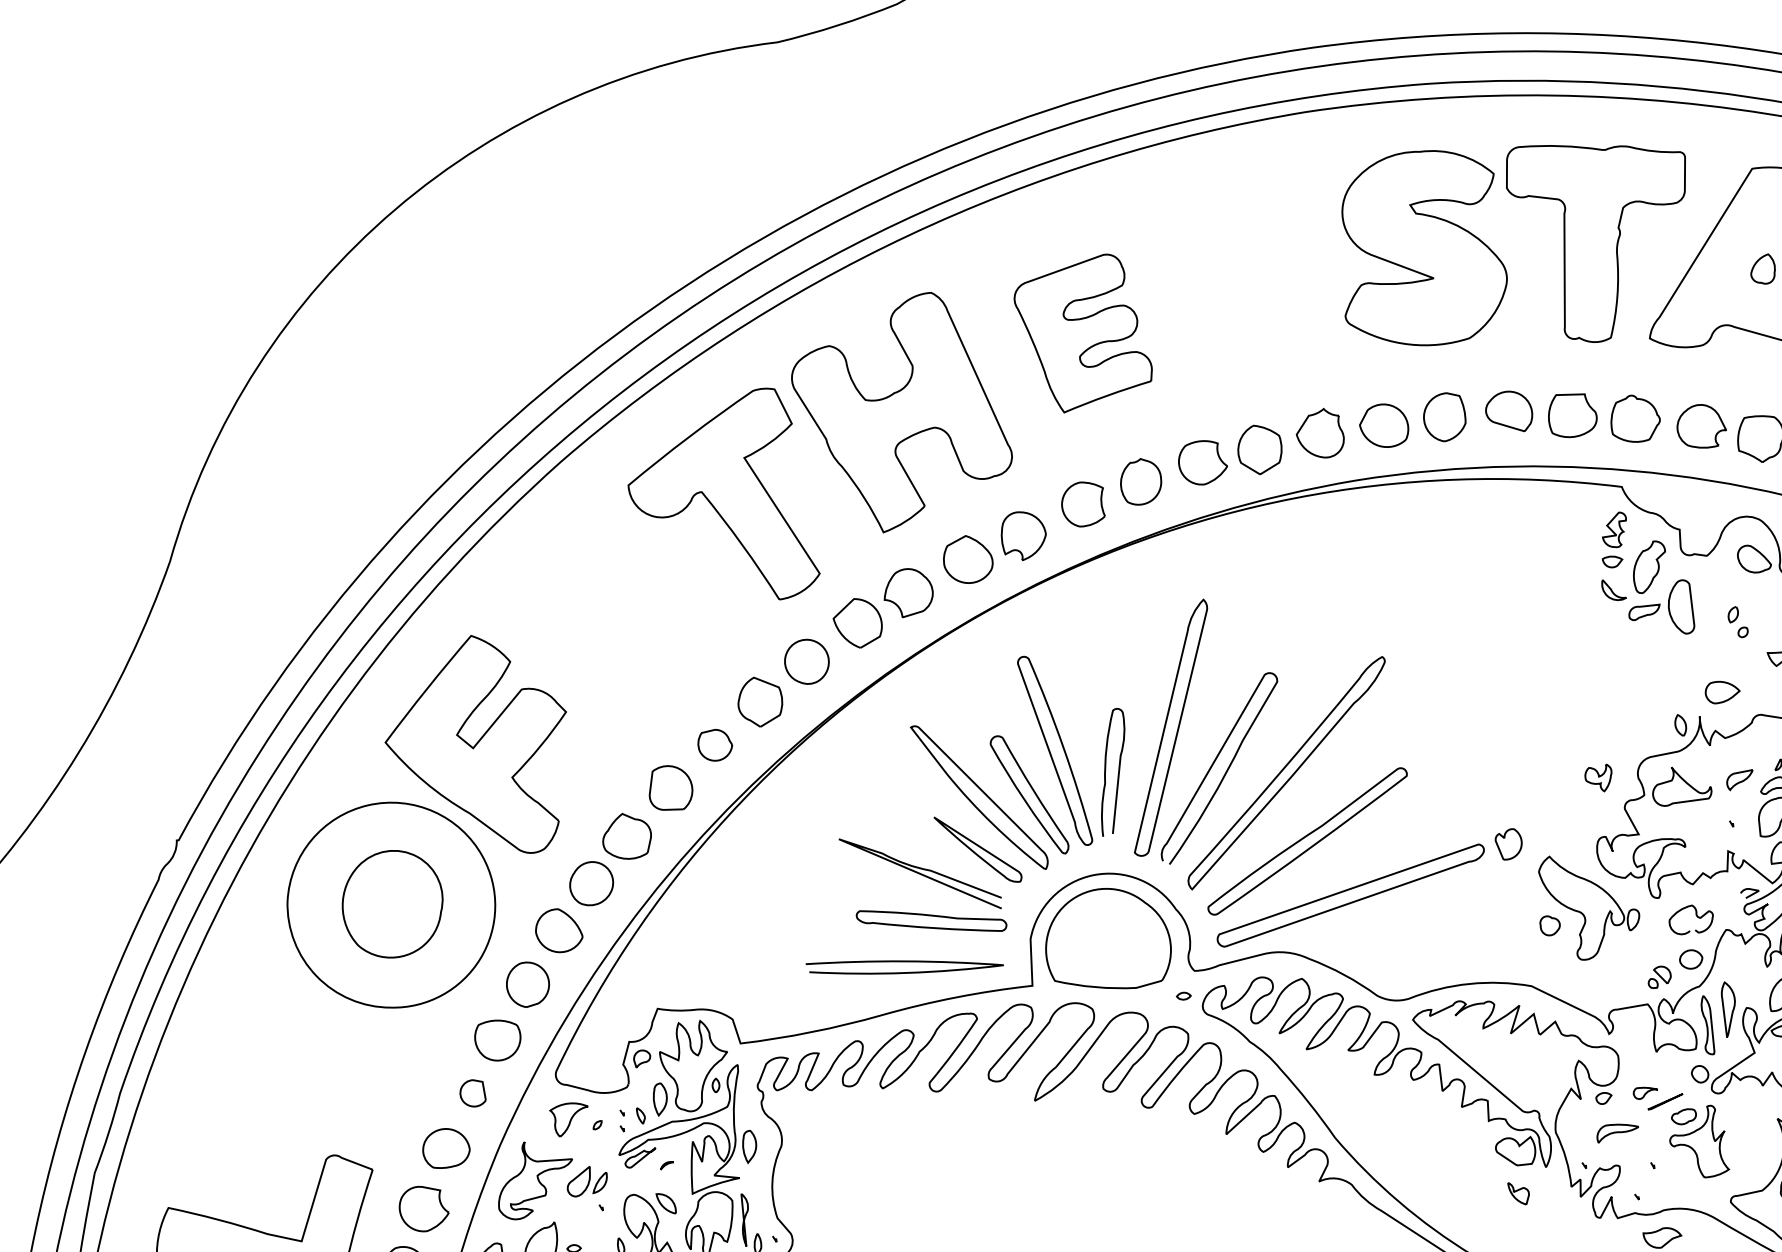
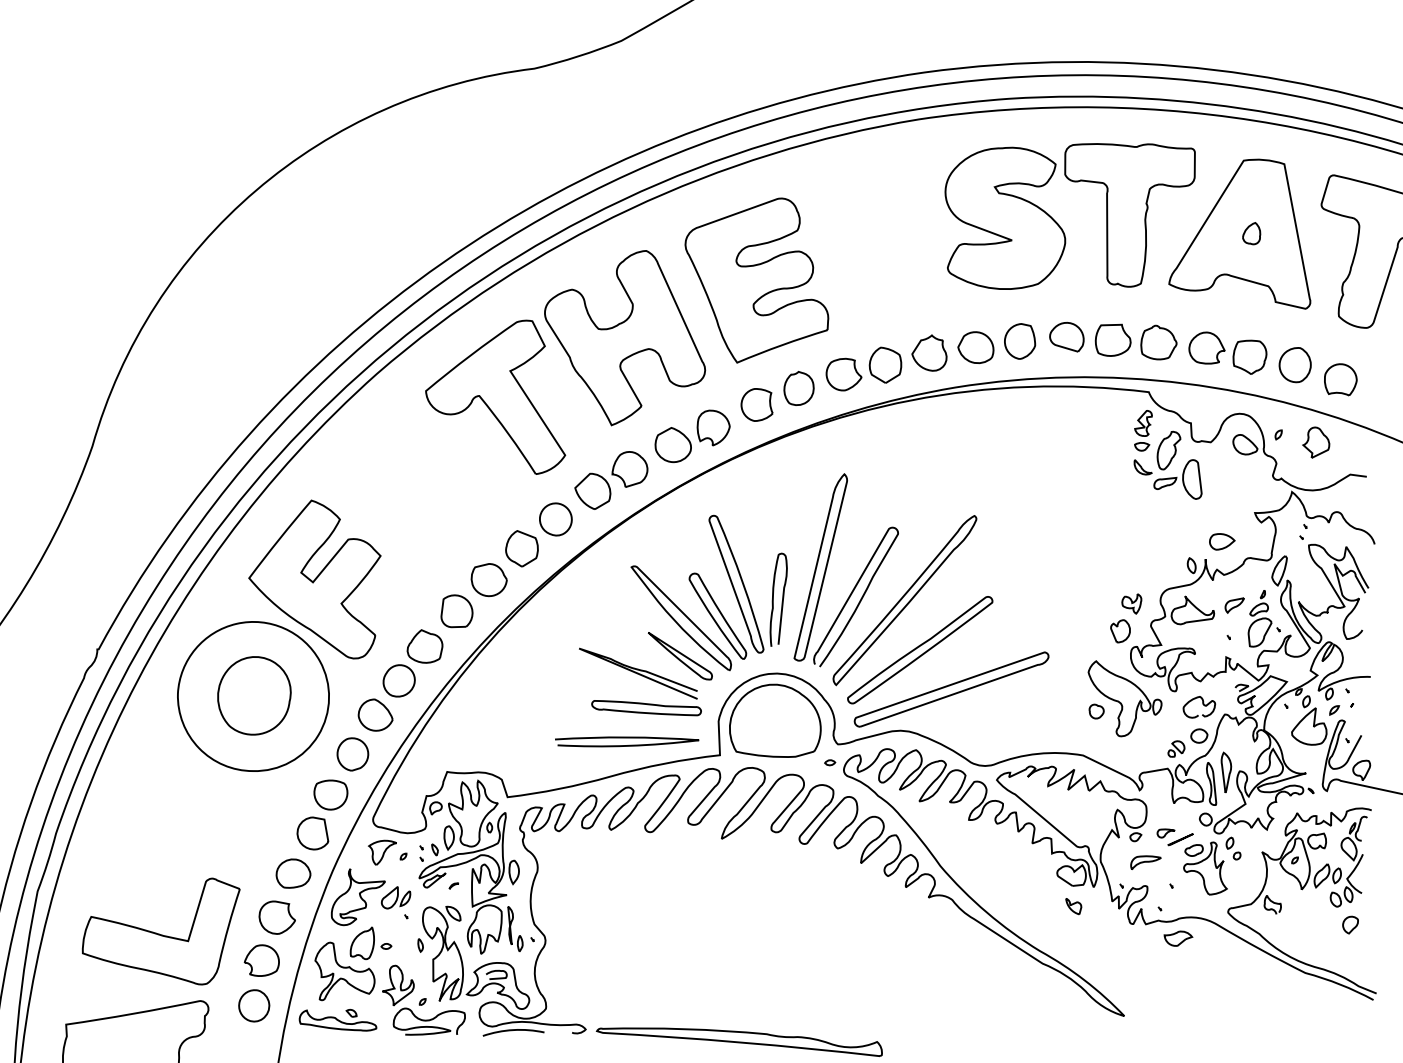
part: (1082, 333) -> (756, 280), size x1.43
part: (1738, 622) -> (1233, 848), moved
part: (714, 745) -> (488, 580), size x1.43
part: (1508, 844) -> (1120, 631), moved
part: (472, 1093) -> (312, 833), size x1.67

